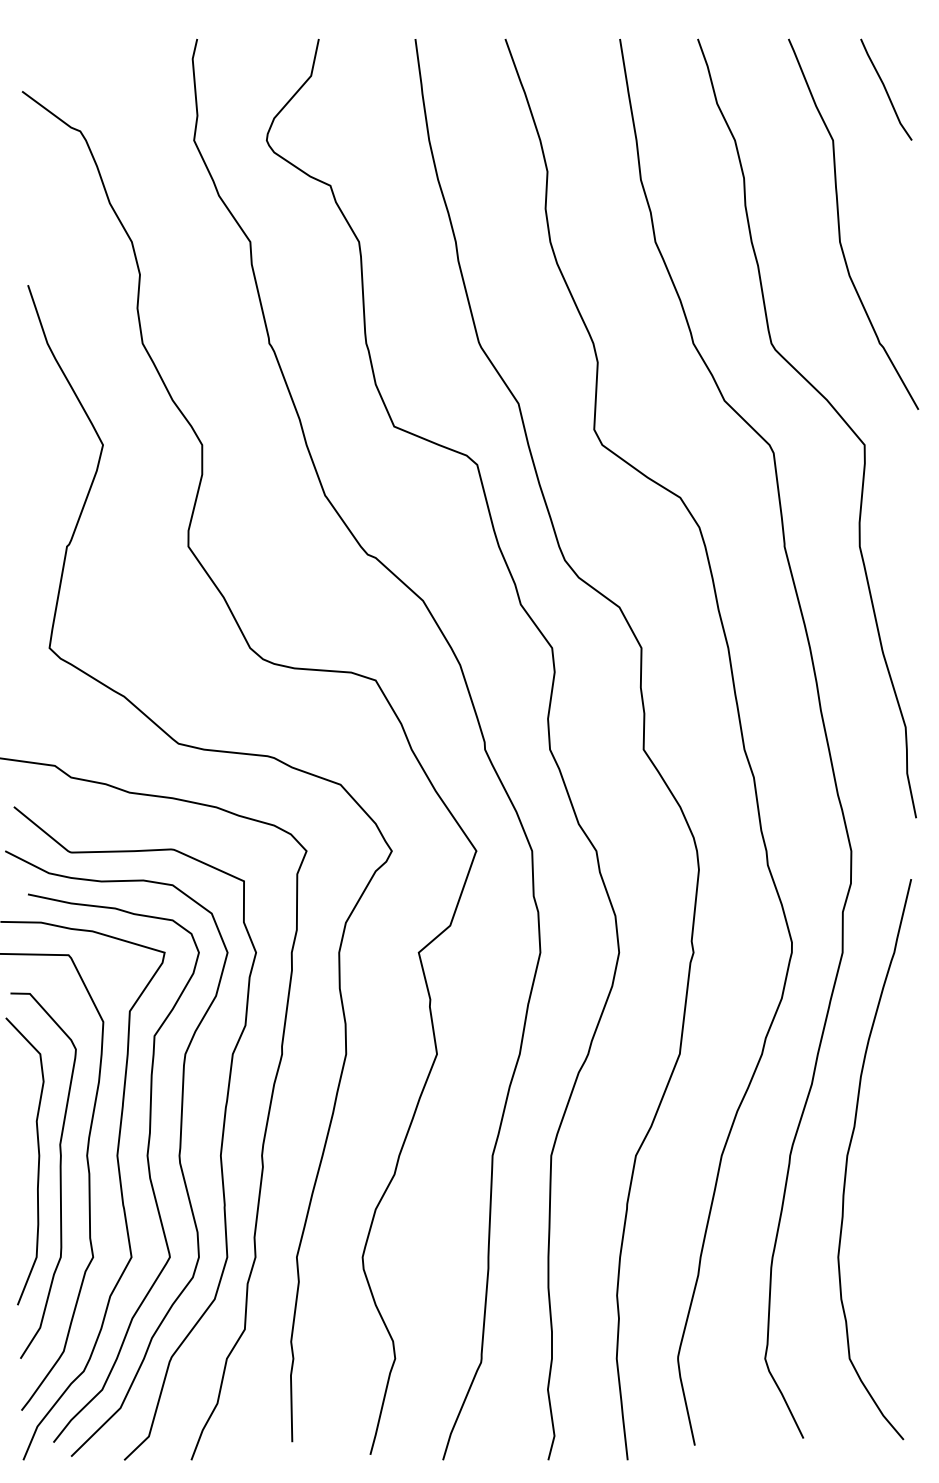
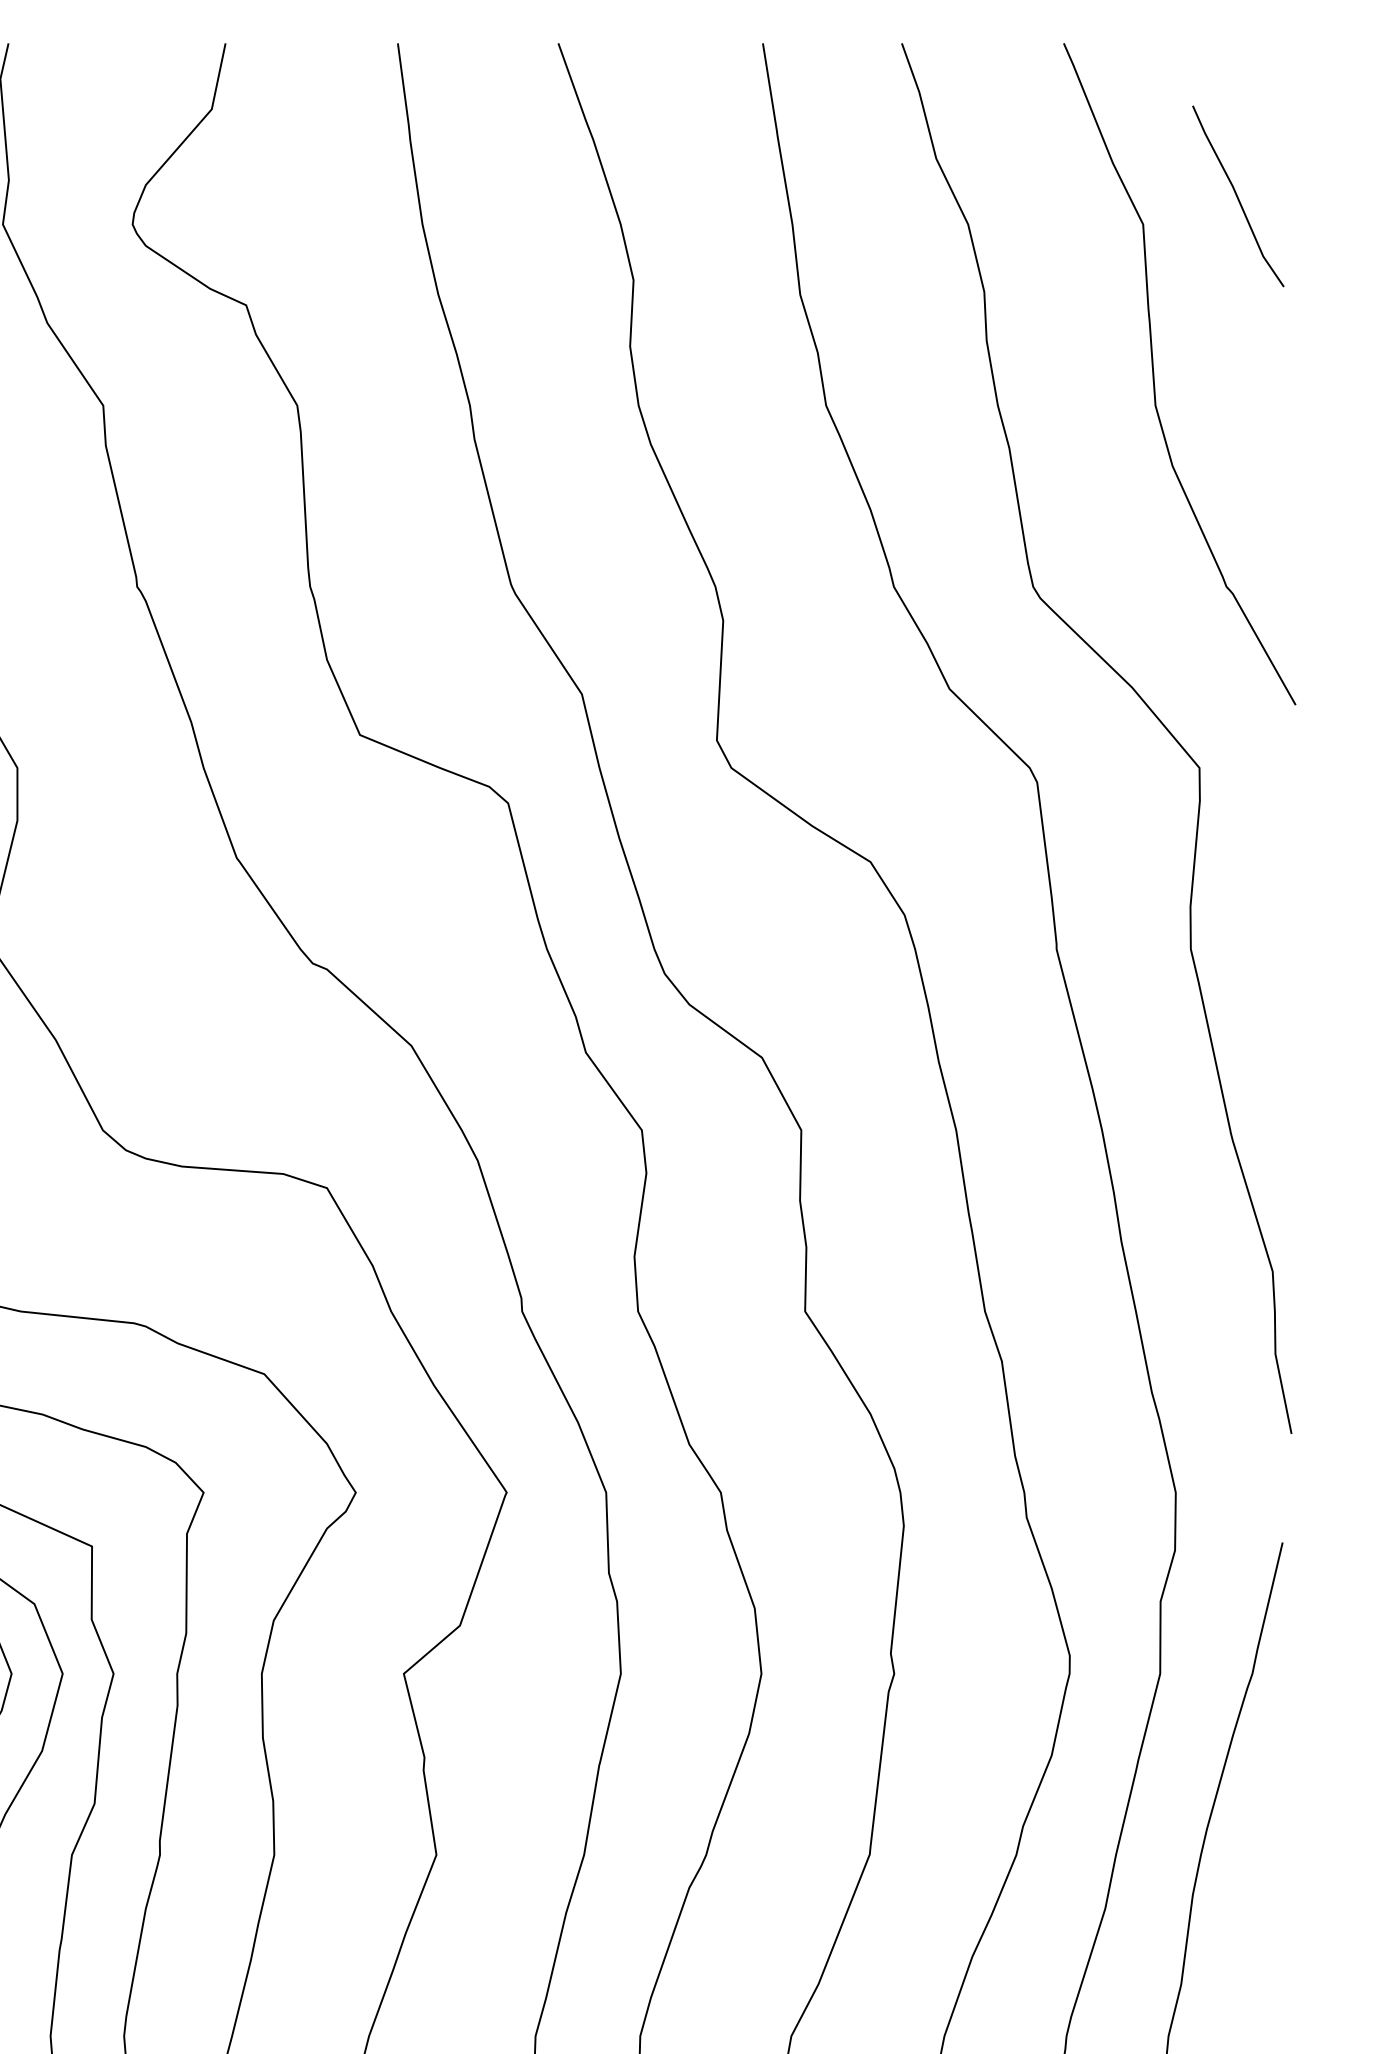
line: (886, 89) -> (1238, 195), moved

